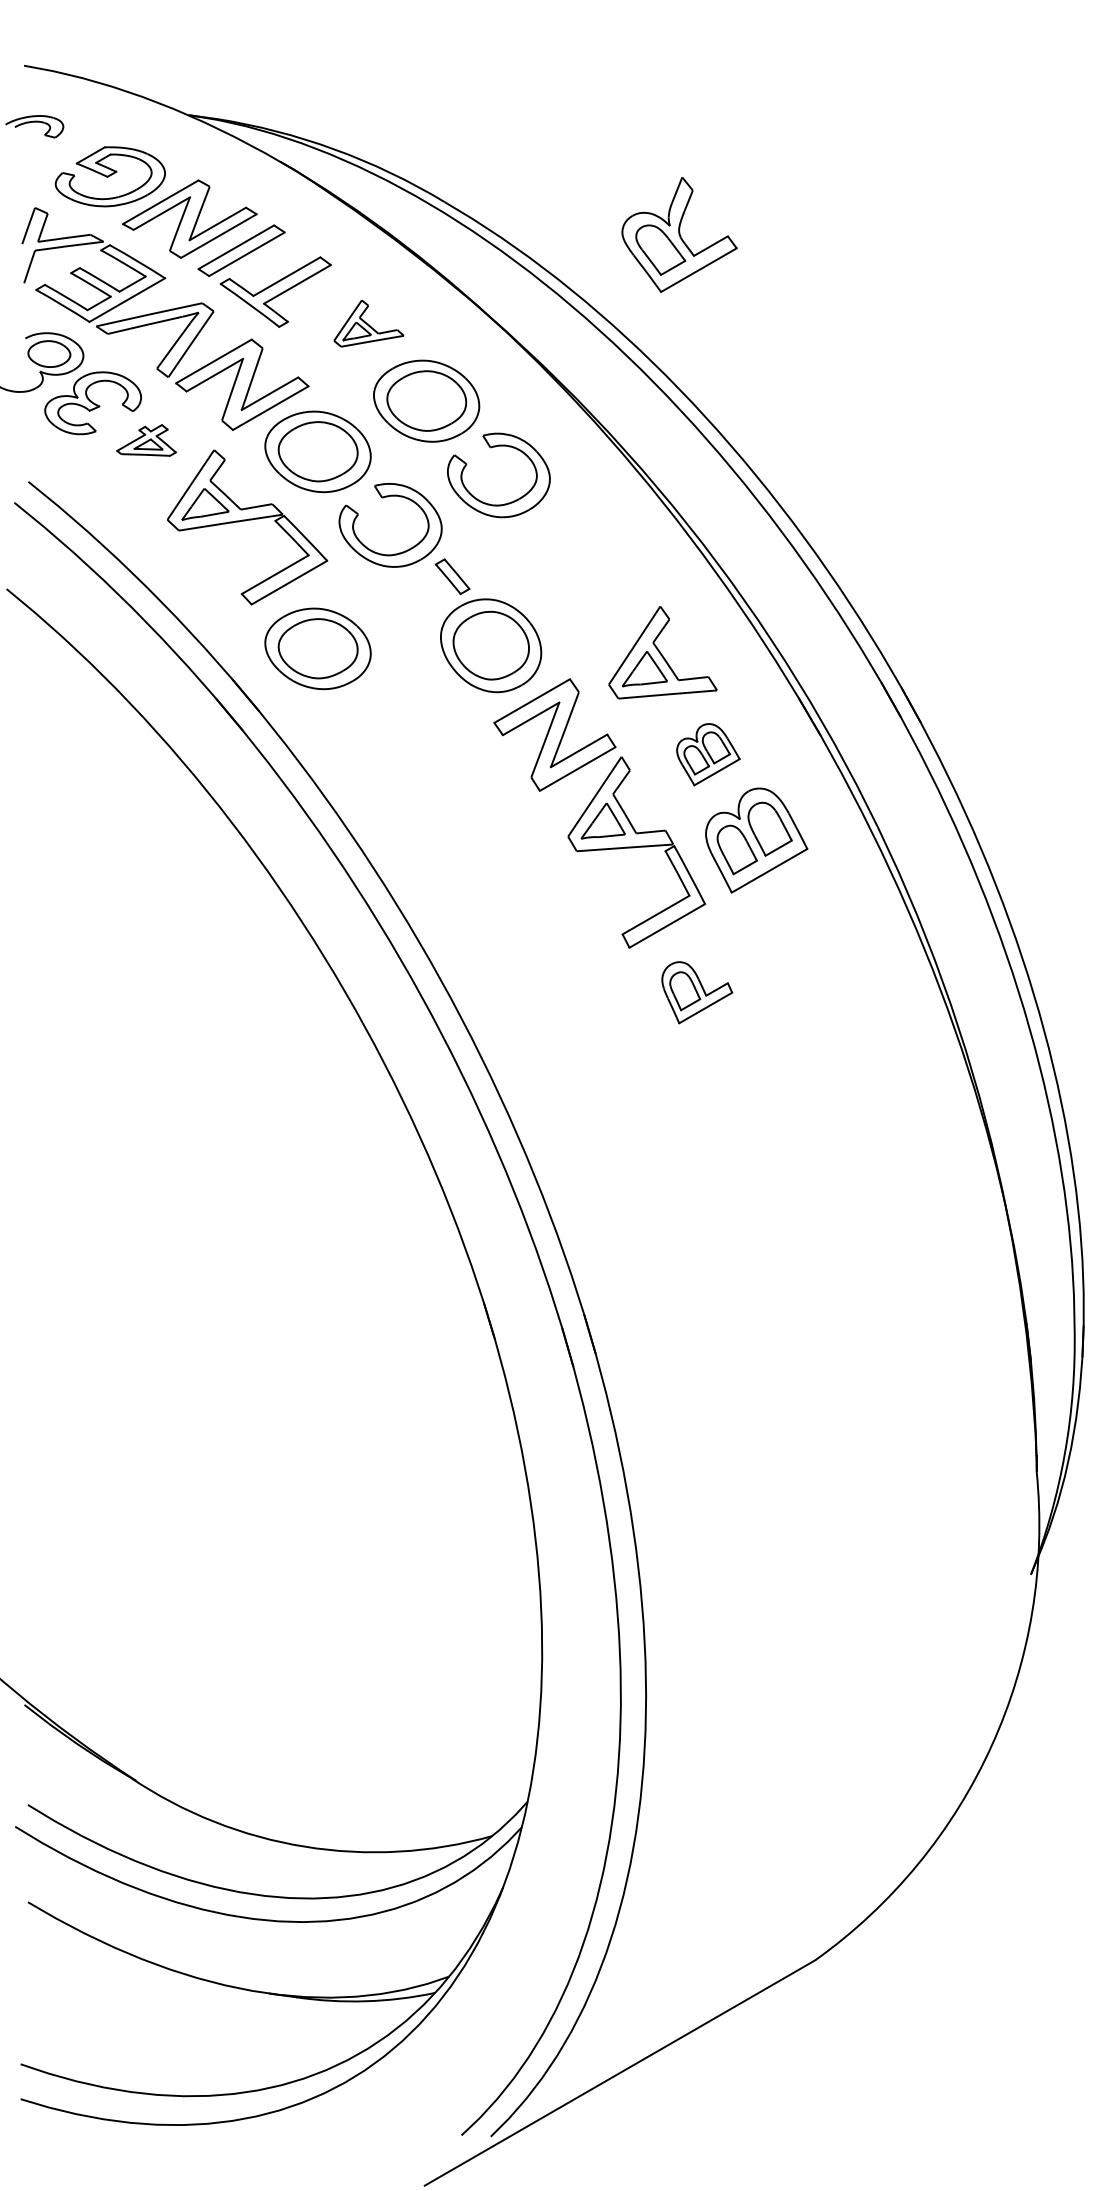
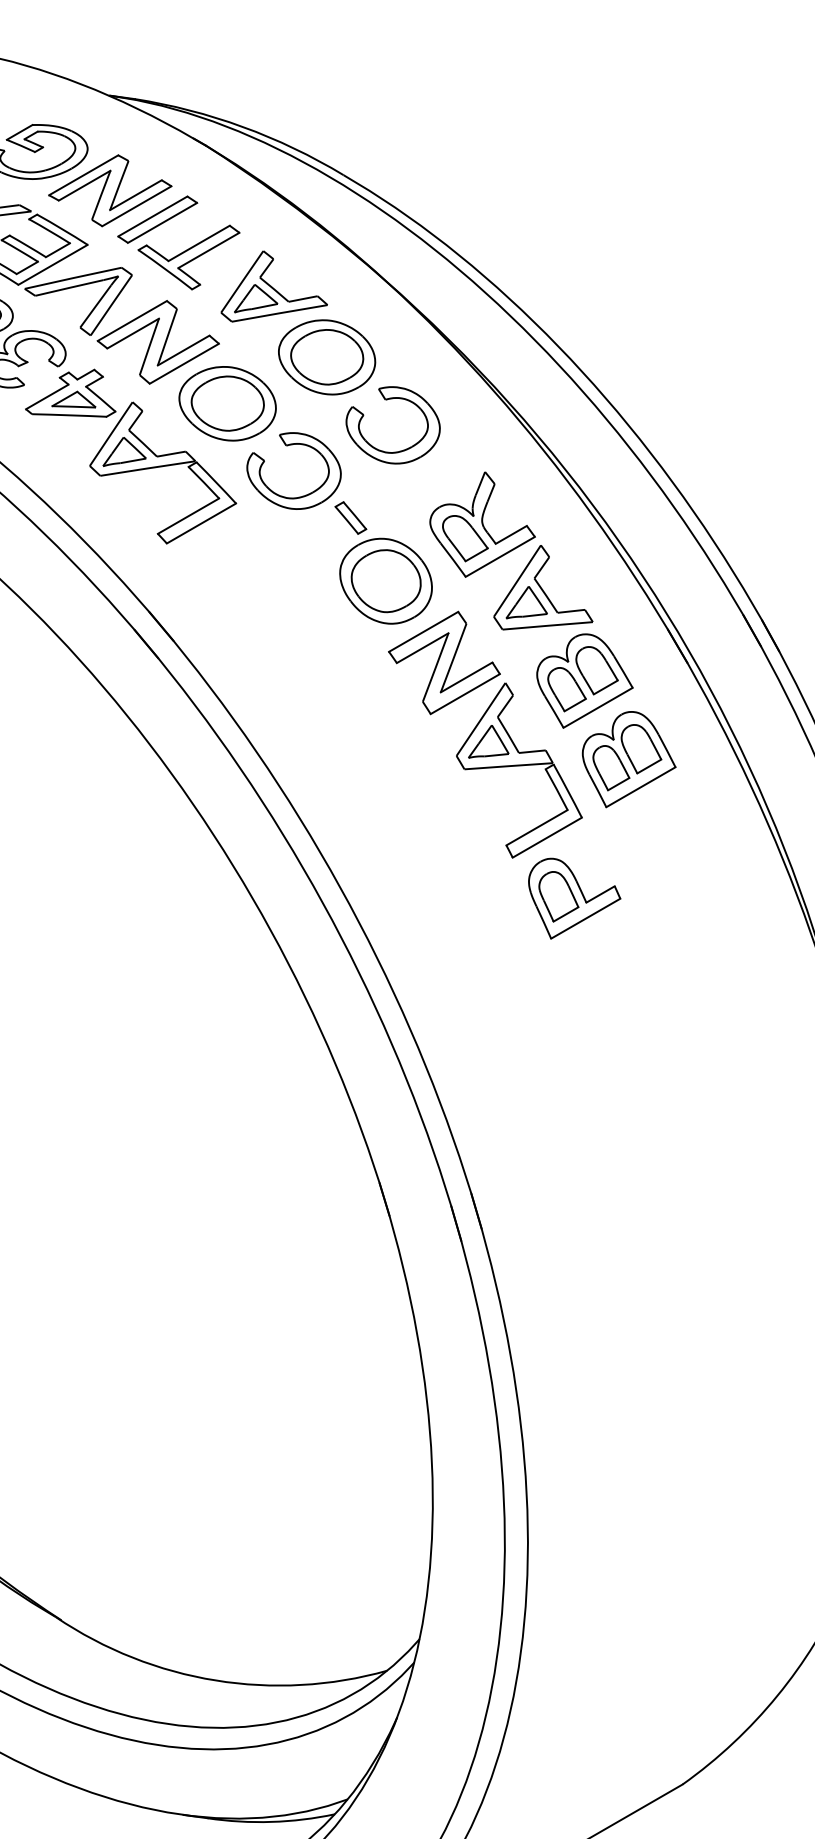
part: (679, 234) -> (482, 524), moved
part: (368, 323) -> (273, 286), size x1.67
part: (146, 440) -> (70, 393), size x1.67
part: (317, 648) -> (227, 583), removed
part: (708, 754) -> (585, 680), size x1.67
part: (697, 992) -> (574, 898), size x1.43

